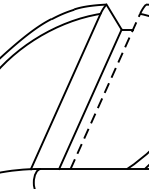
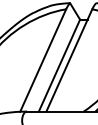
line: (105, 91) -> (69, 60), dashed -> solid

